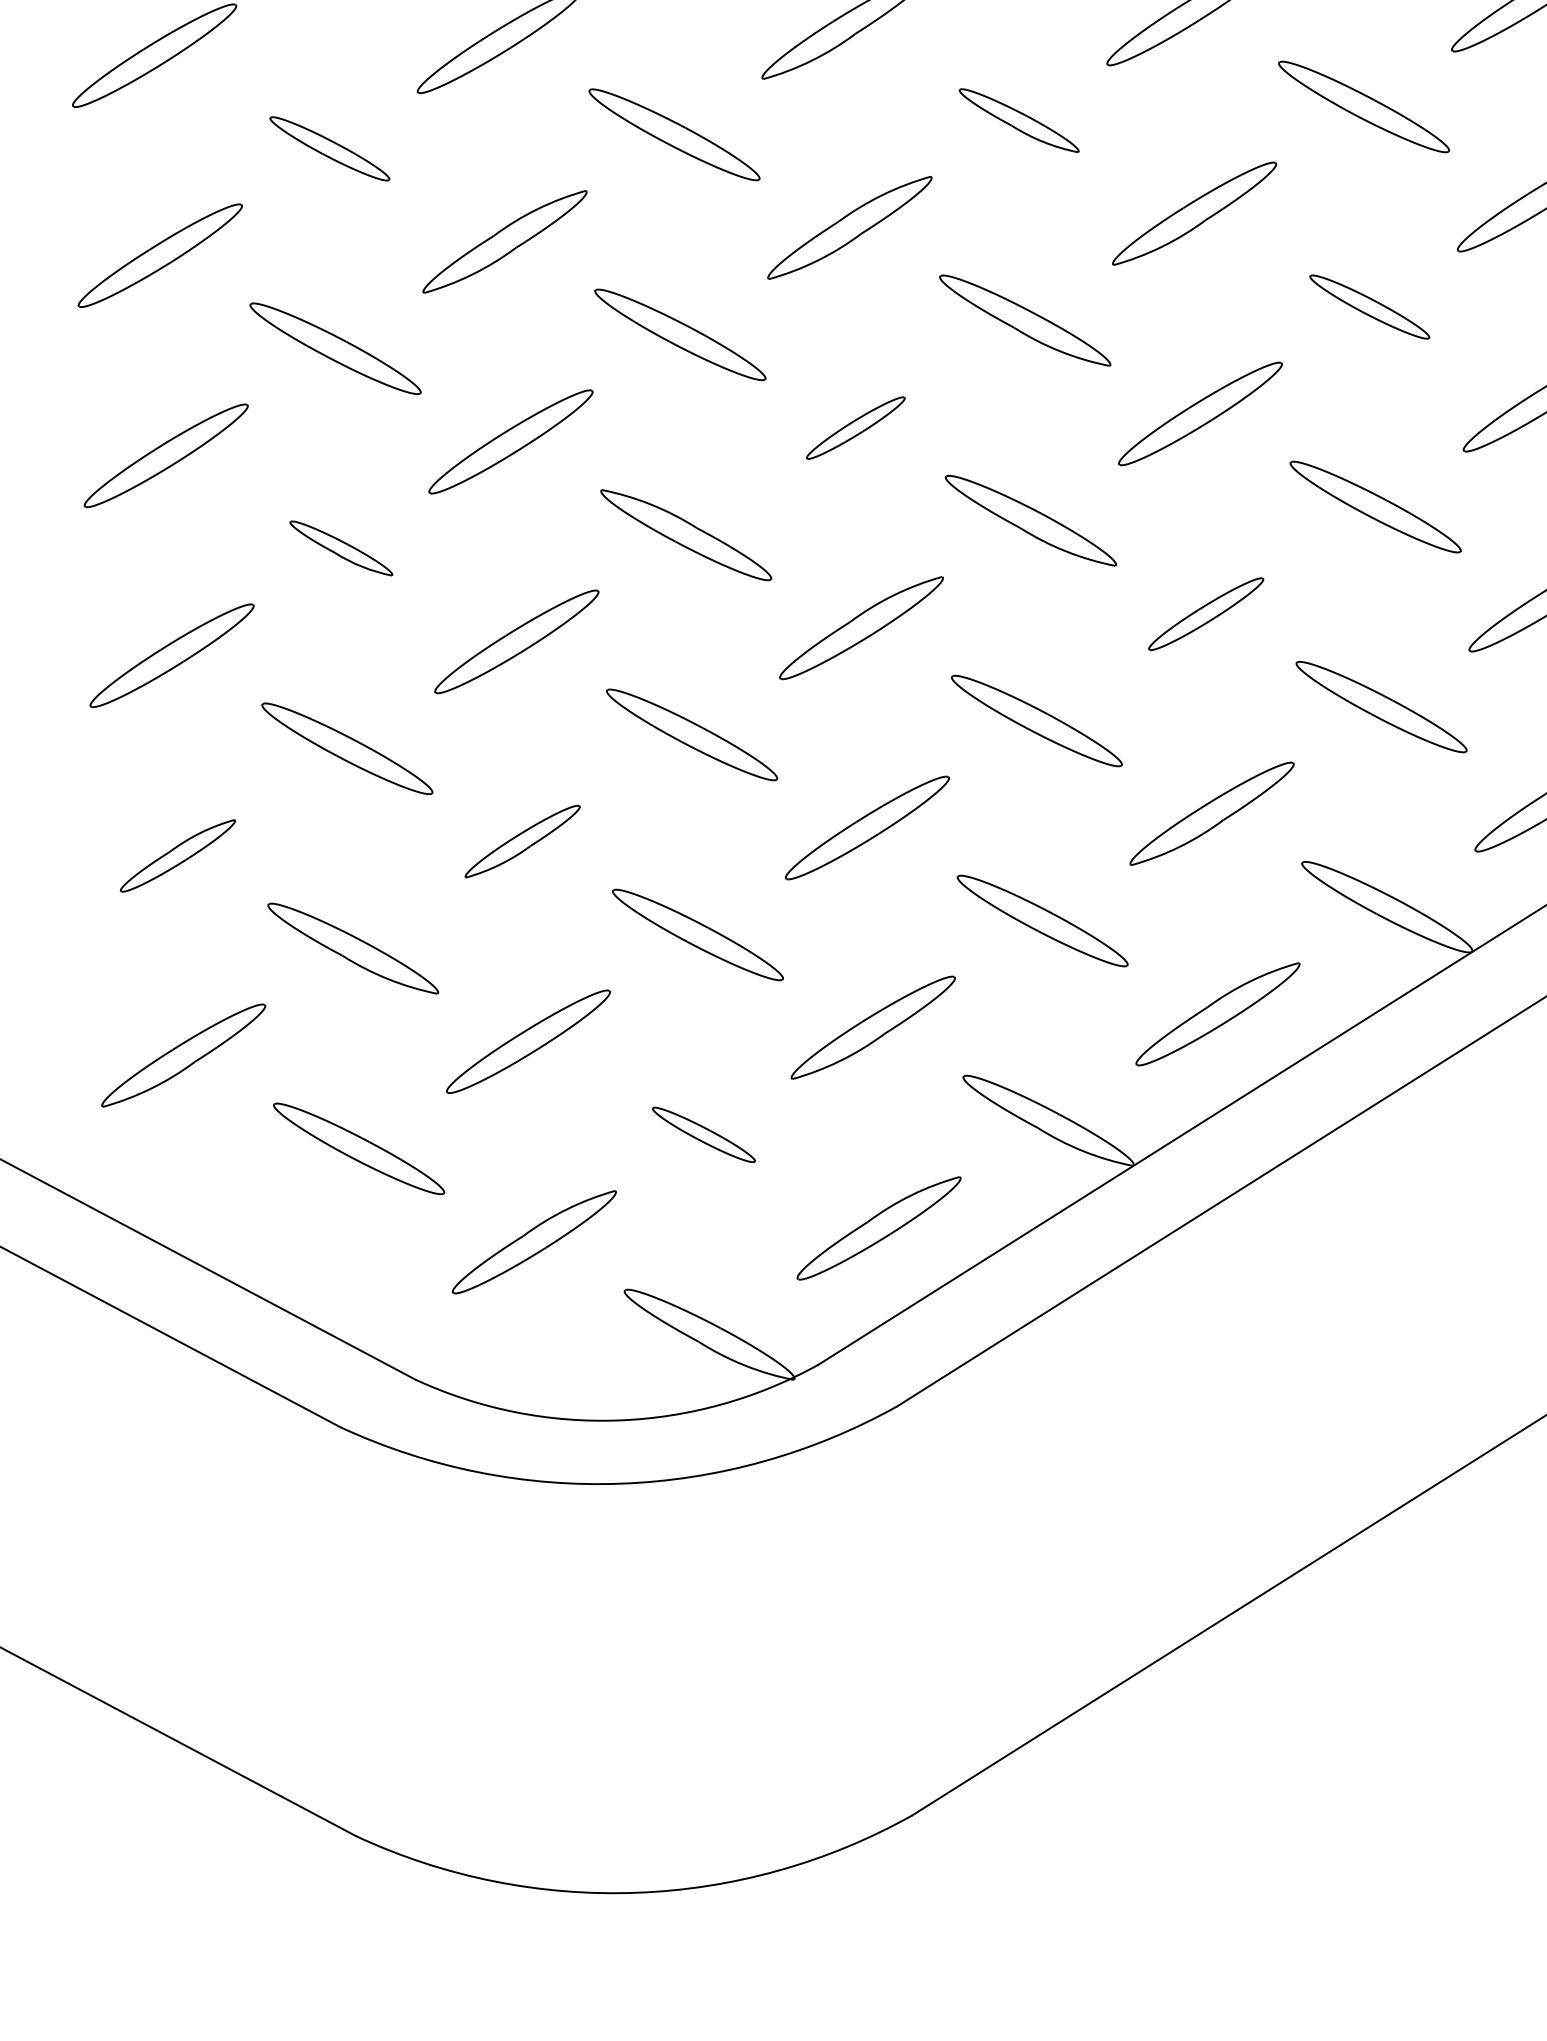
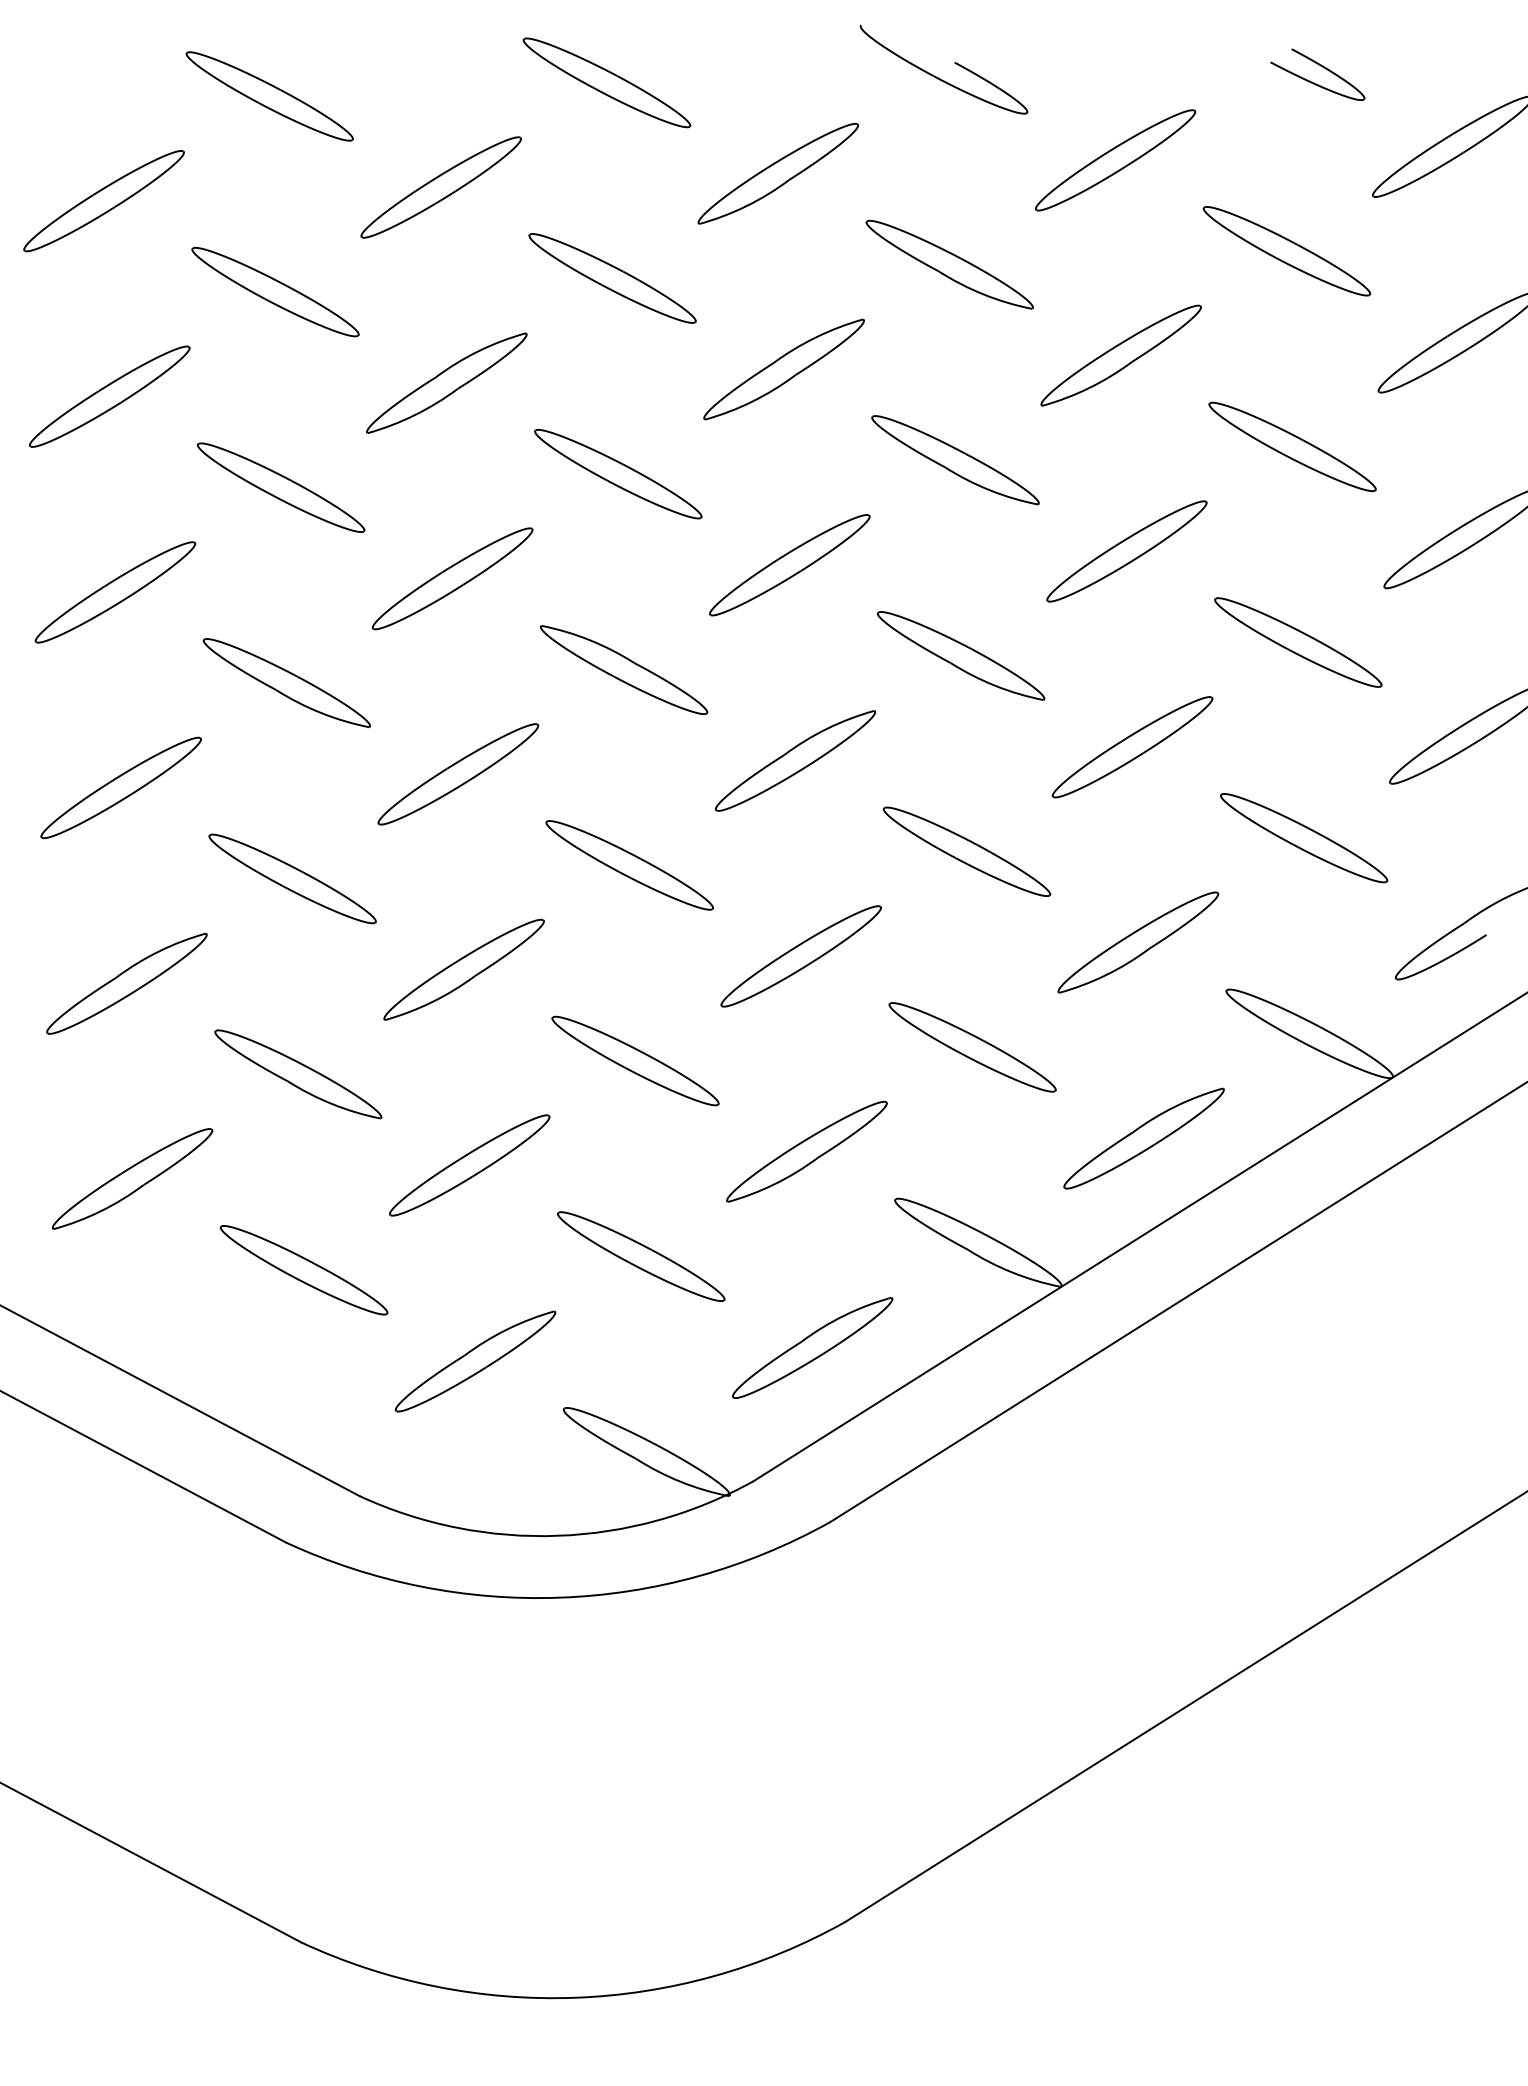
part: (1019, 120) -> (949, 264), size x1.43
part: (329, 149) -> (275, 292), size x1.43
part: (1369, 306) -> (1292, 446), size x1.43
part: (855, 428) -> (789, 565), size x1.67
part: (341, 547) -> (286, 682), size x1.67
part: (1206, 614) -> (1132, 747), size x1.43
part: (522, 841) -> (463, 969), size x1.43
part: (177, 855) -> (126, 983), size x1.43
part: (704, 1134) -> (641, 1256), size x1.67

